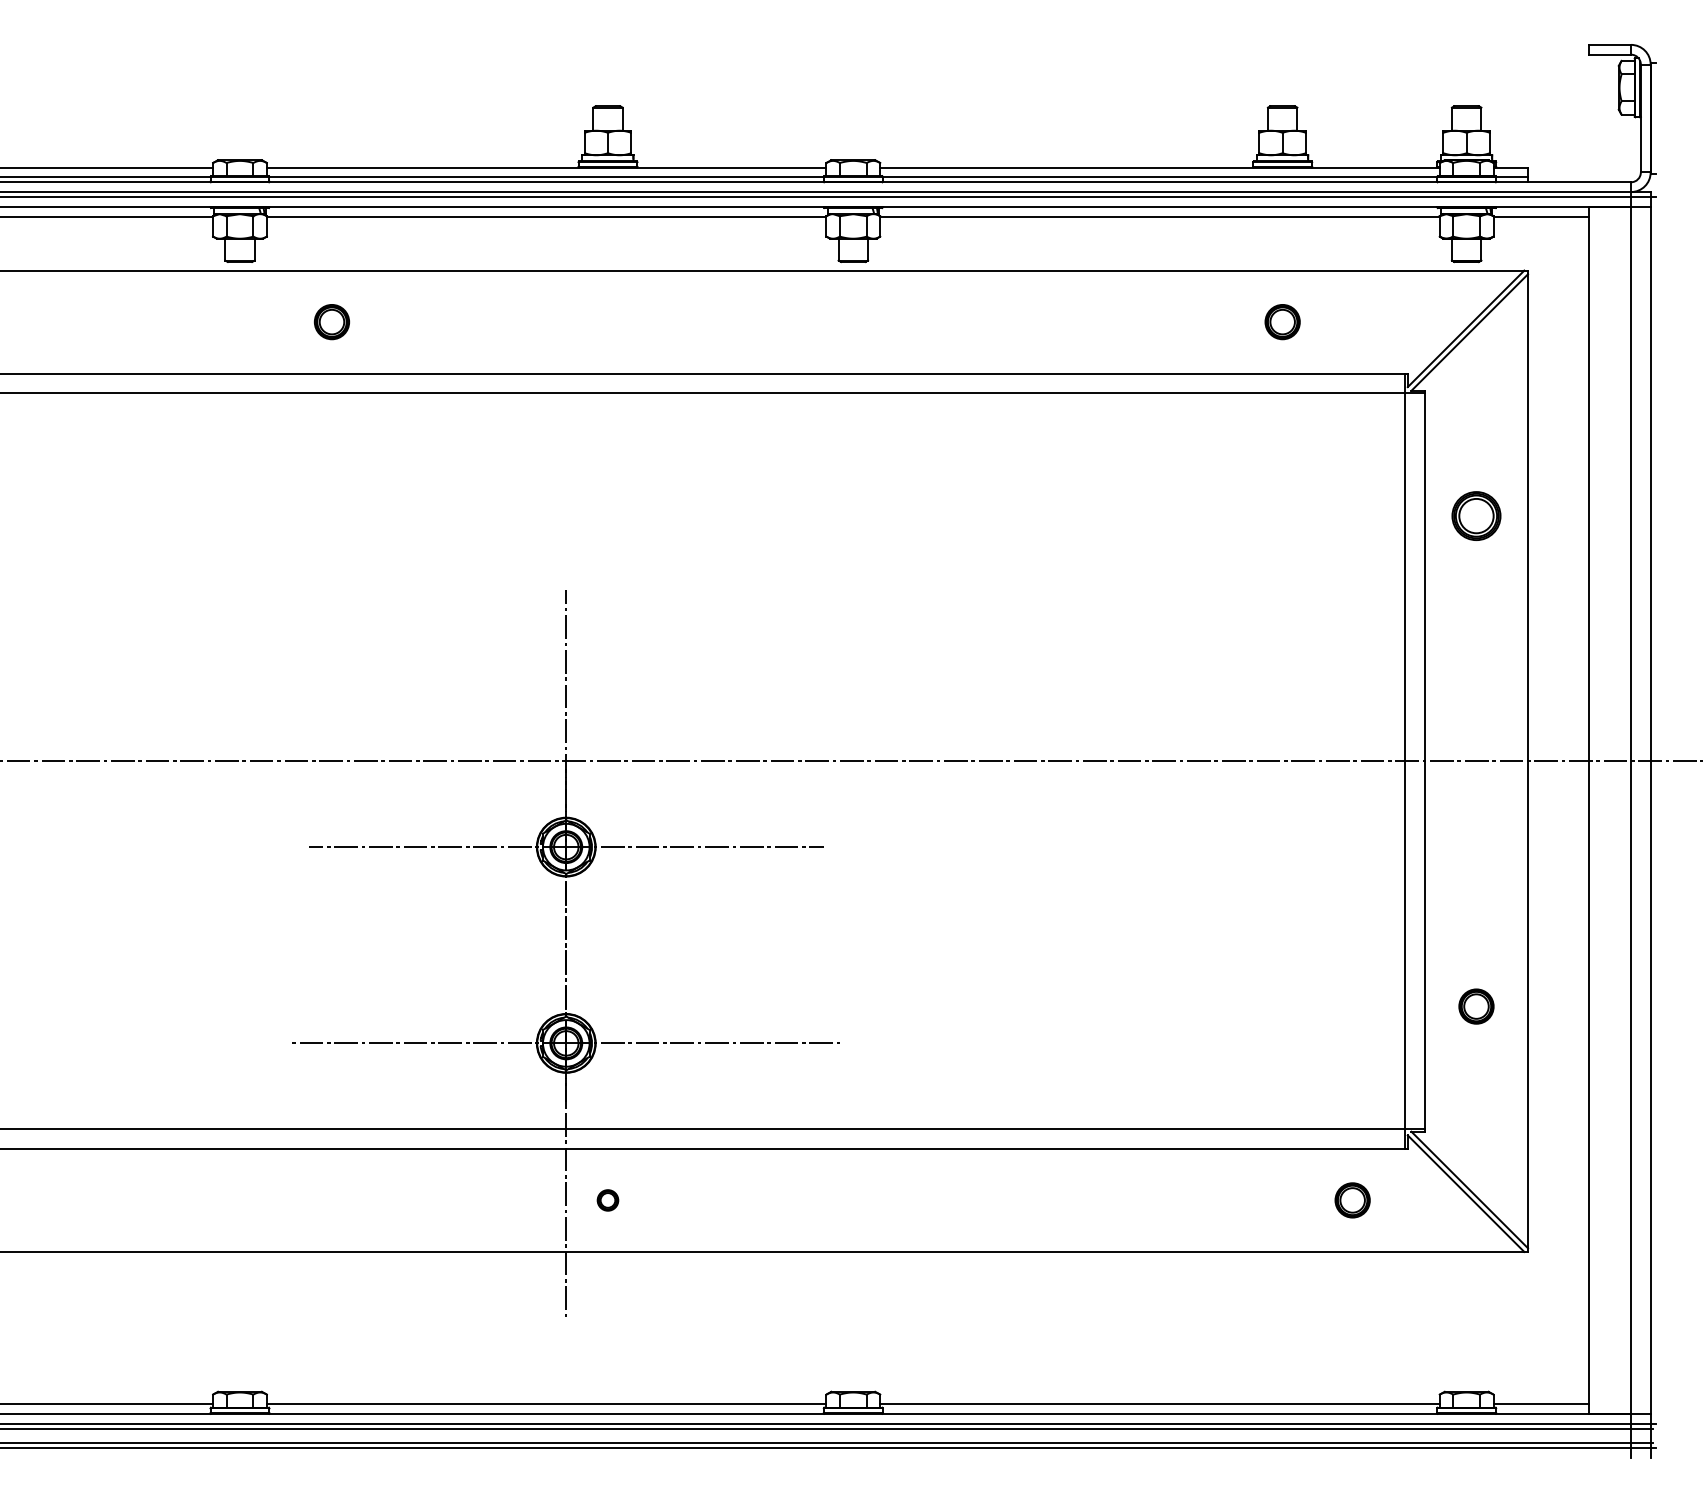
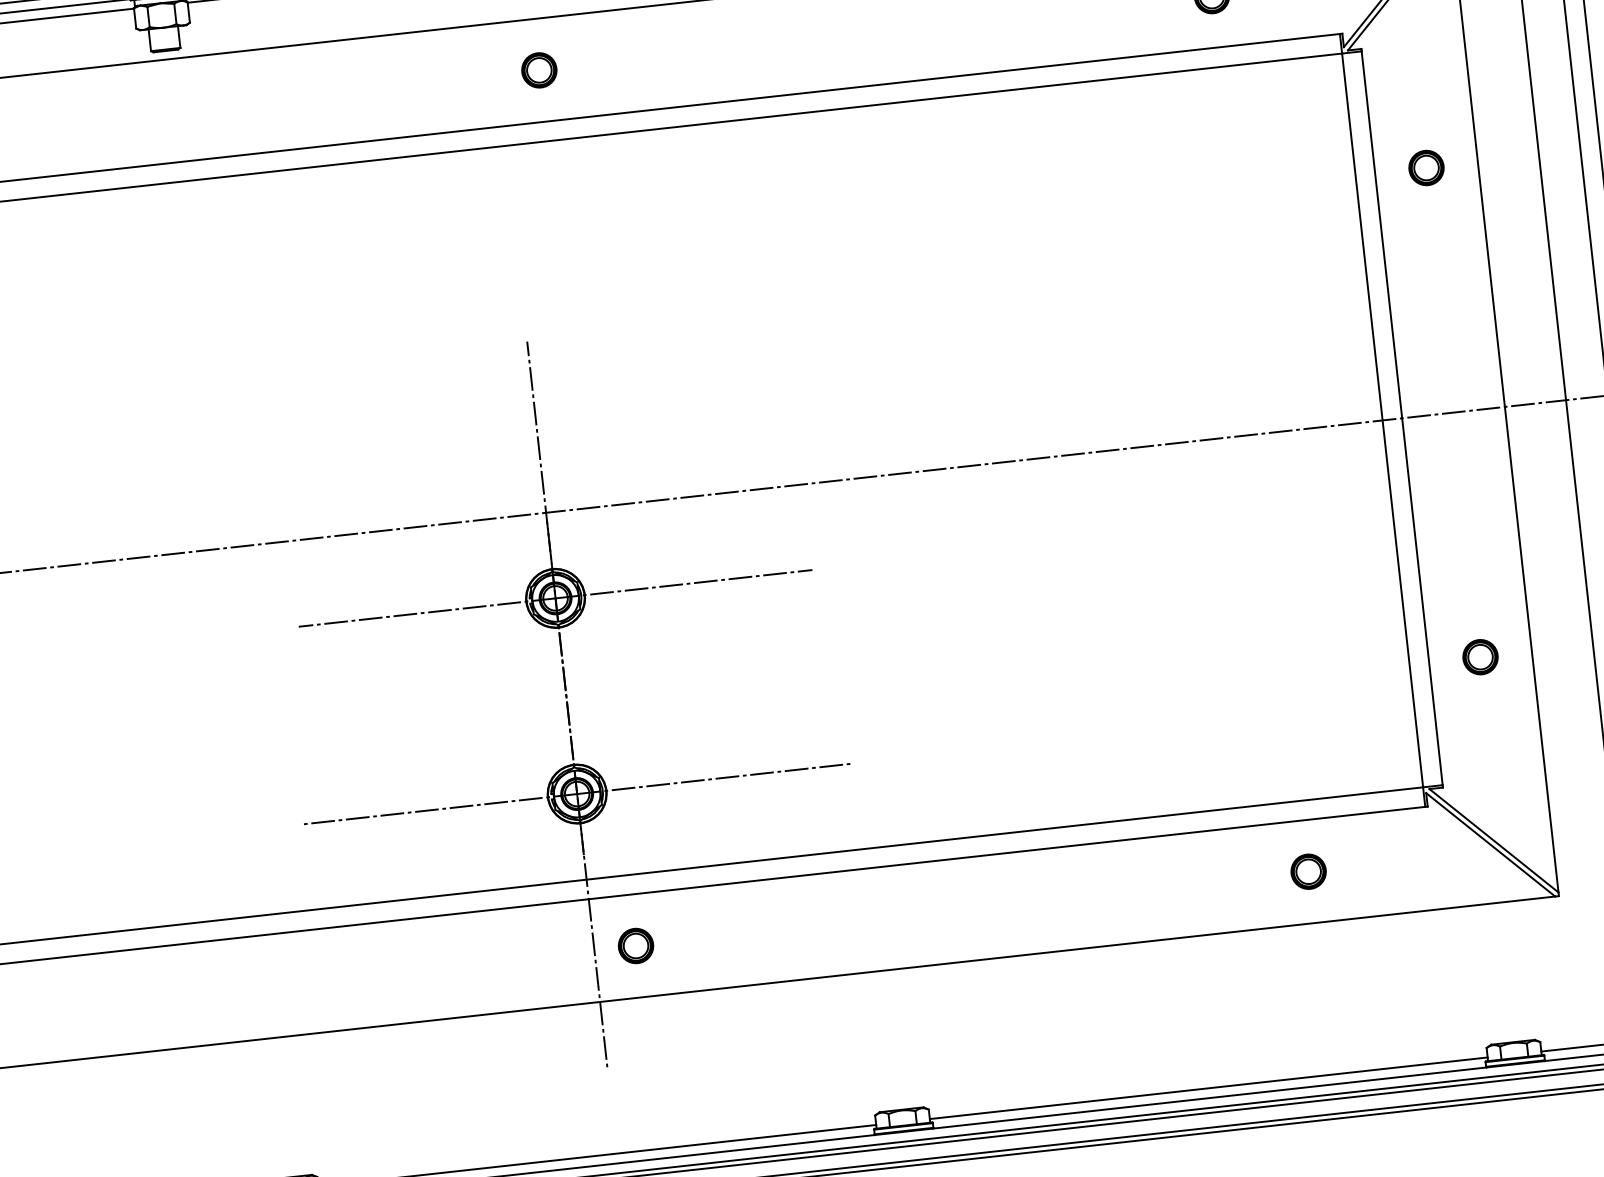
part: (331, 322) -> (538, 70), moved
part: (1476, 515) -> (1426, 167), size x0.71
part: (607, 1200) -> (635, 946), size x1.67
part: (1352, 1200) -> (1308, 871), moved

